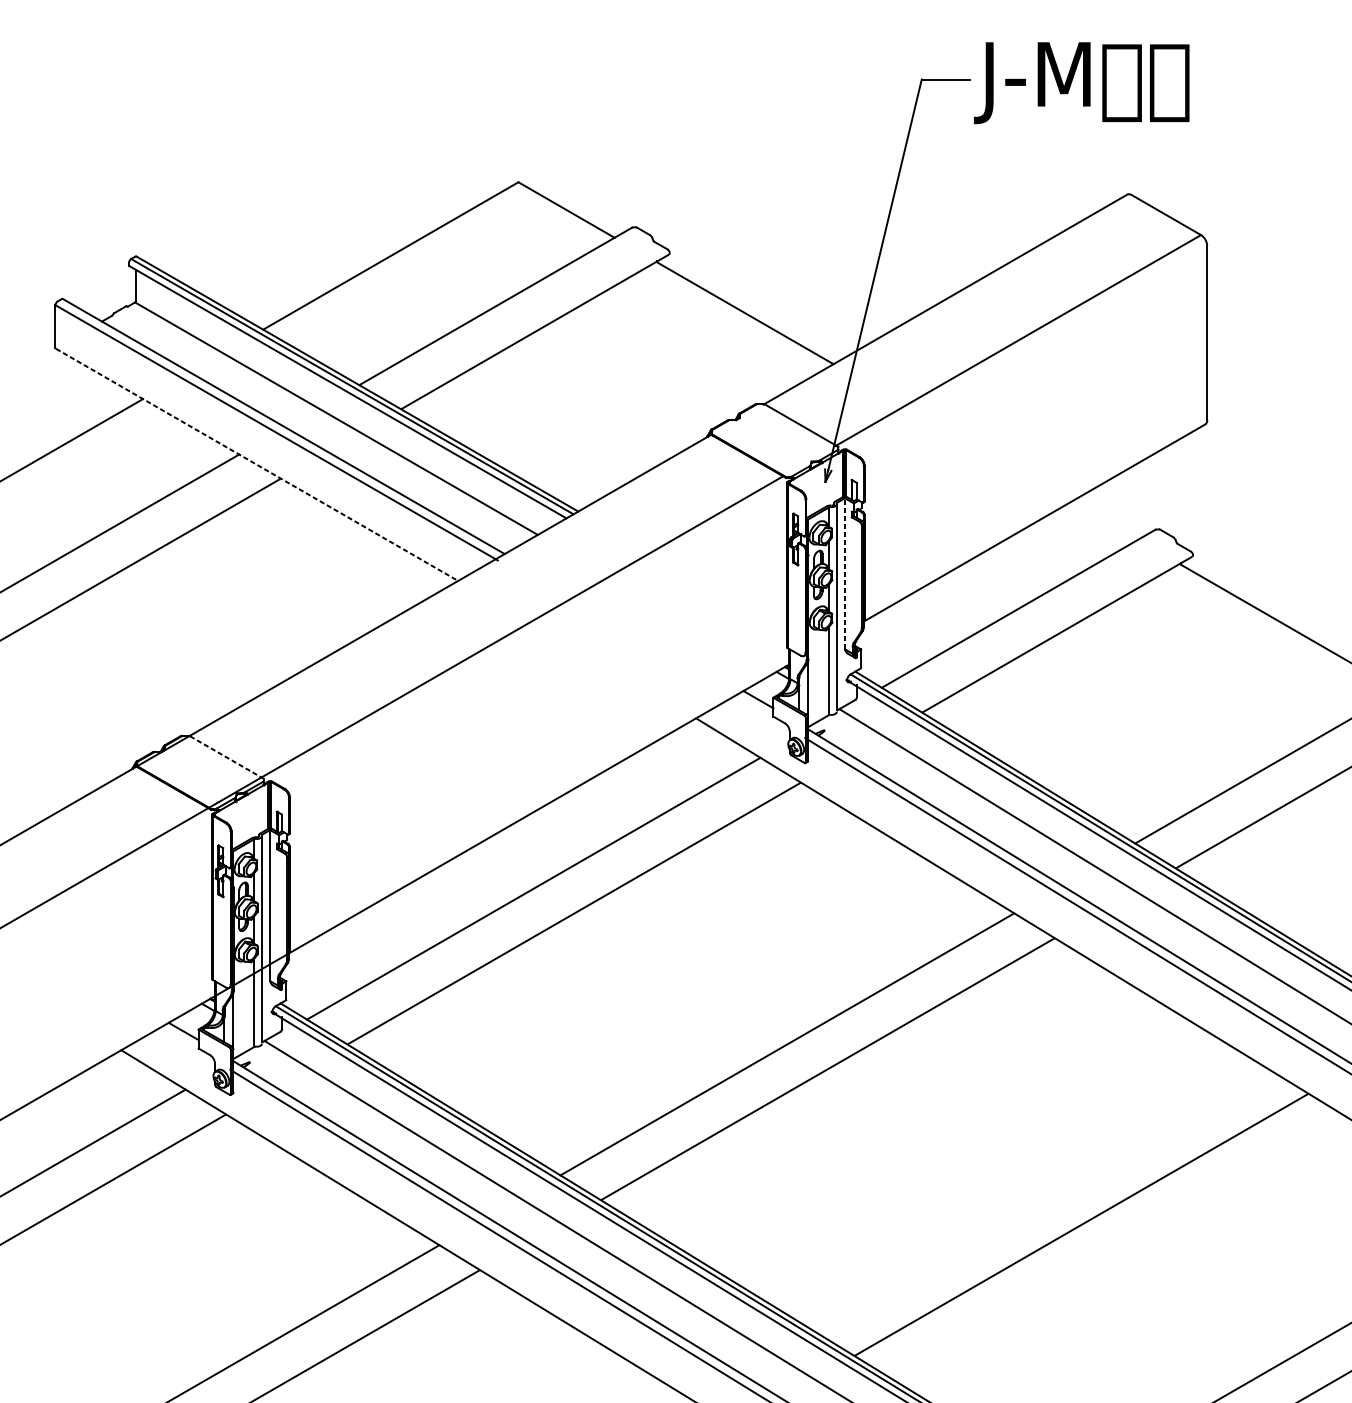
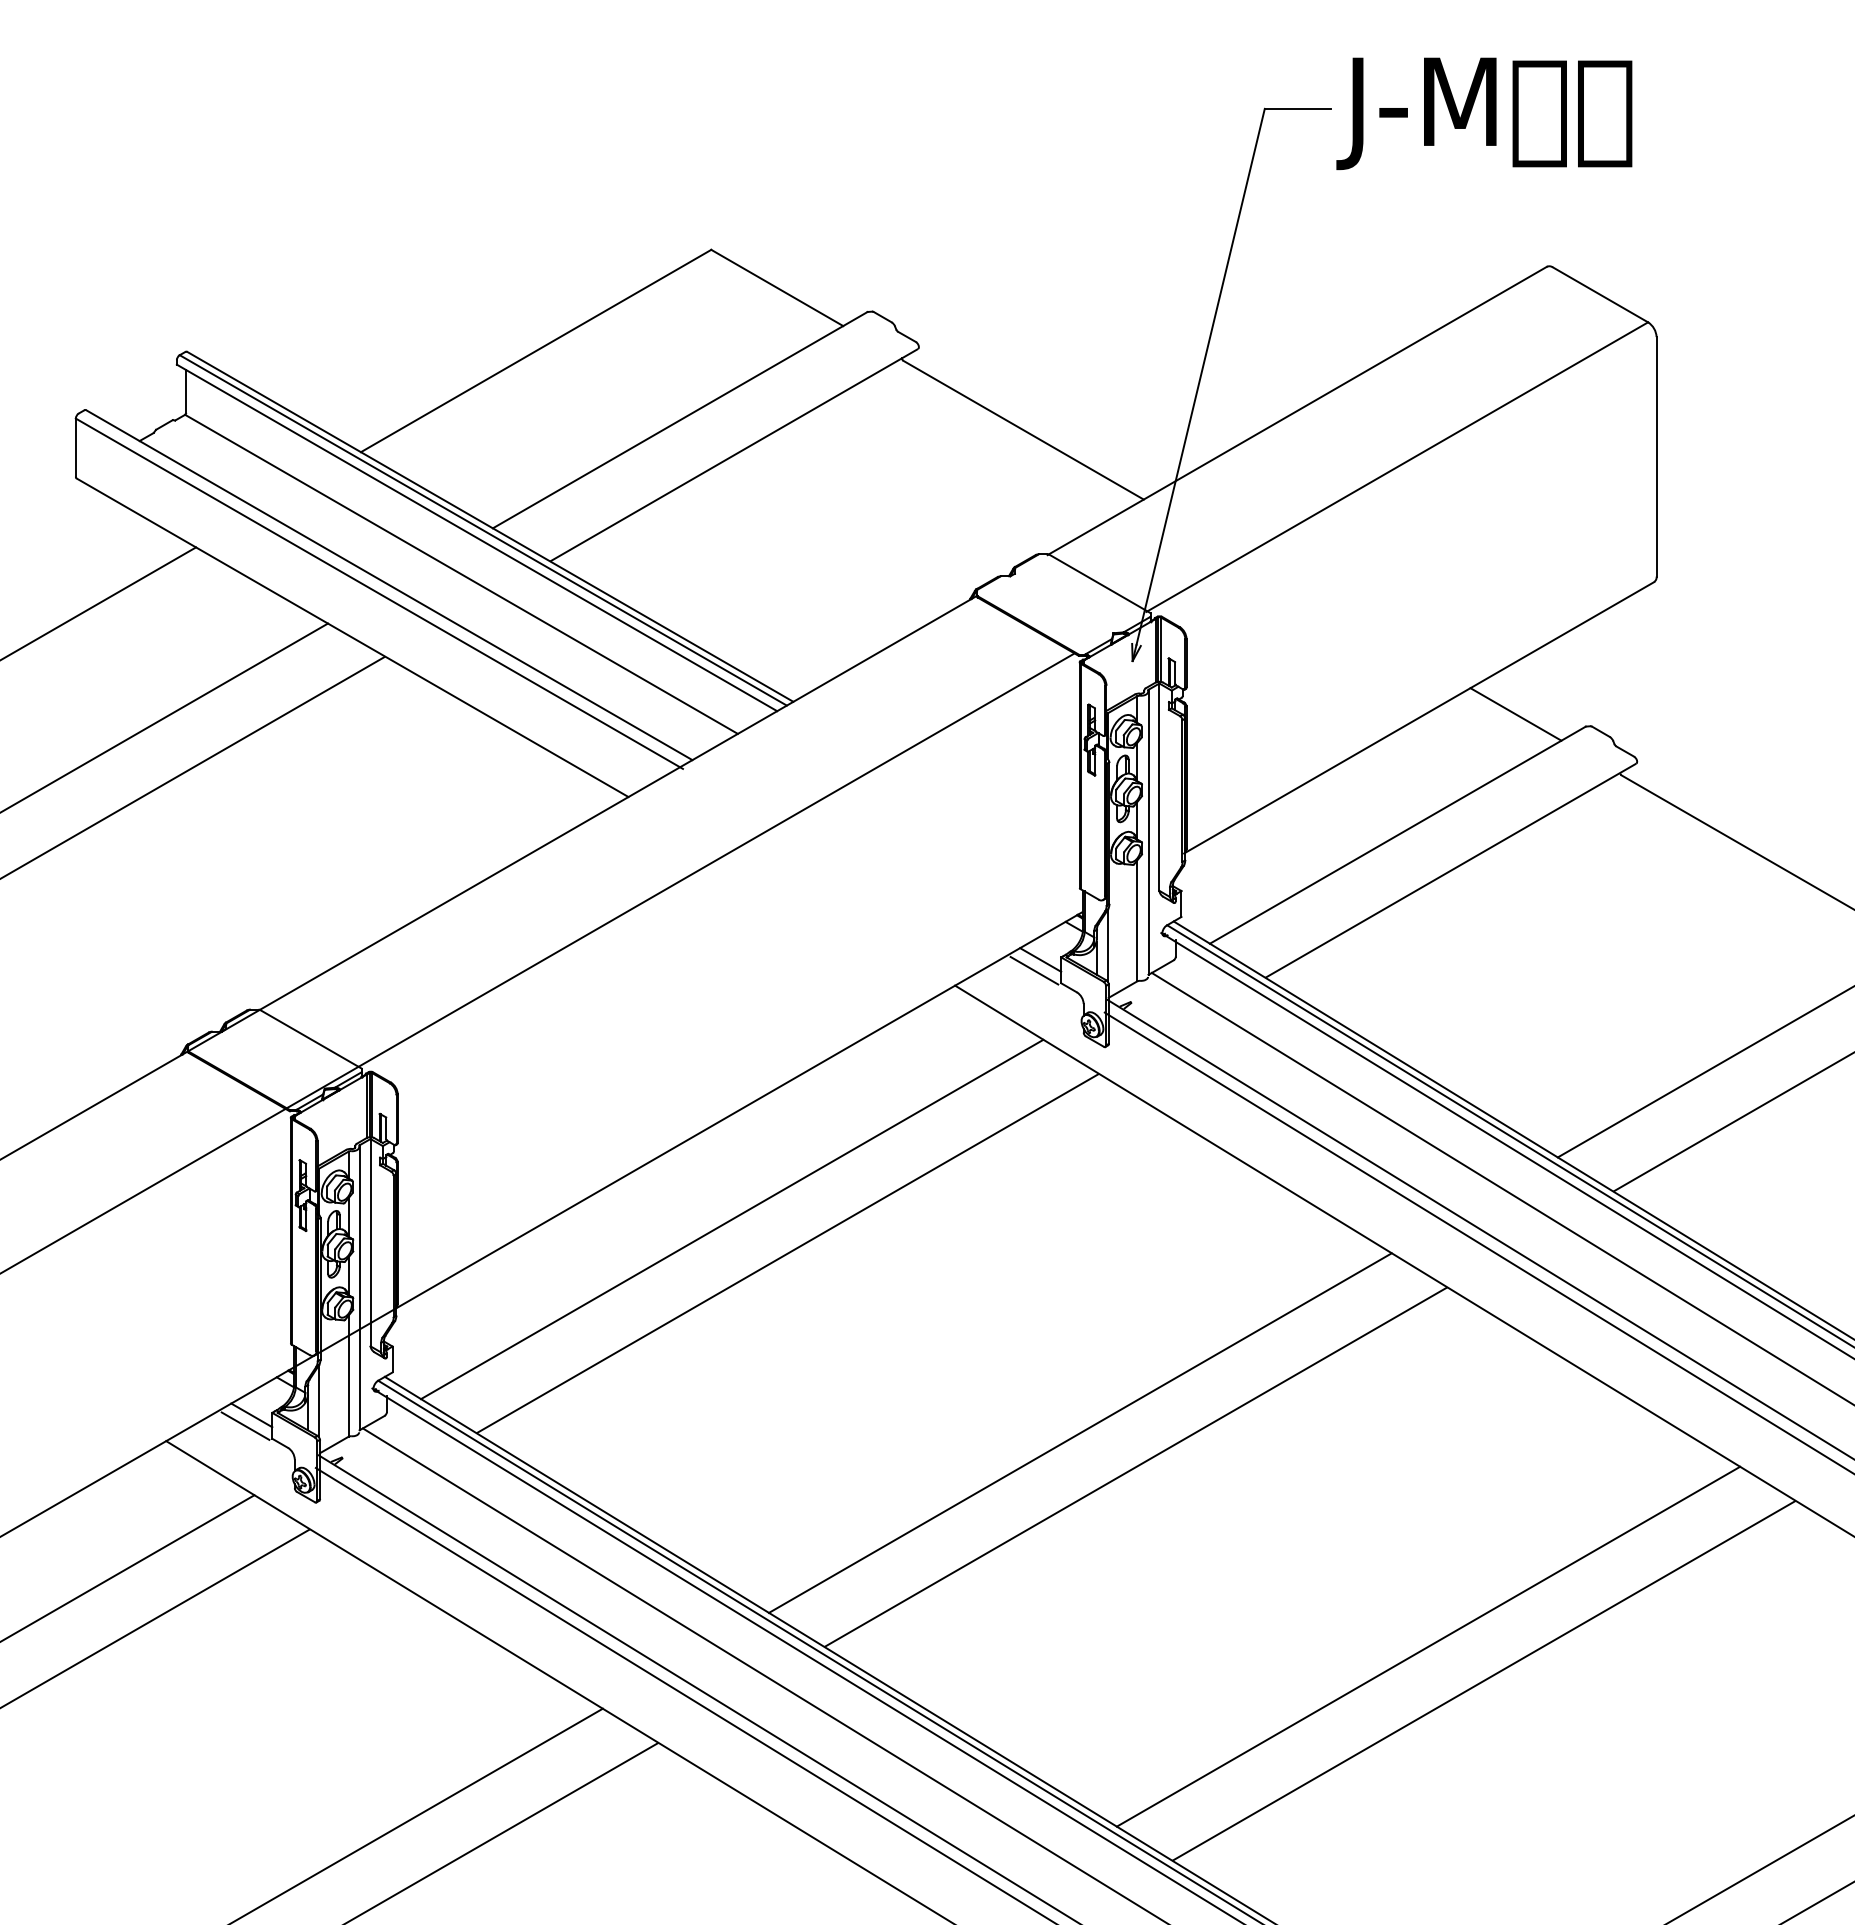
line: (257, 464) -> (352, 637), dashed -> solid
line: (1104, 520) -> (1515, 714), added
line: (845, 573) -> (1159, 787), dashed -> solid
line: (753, 707) -> (1034, 970), added
line: (227, 757) -> (311, 1039), dashed -> solid
line: (179, 1038) -> (245, 1425), added
line: (1041, 1199) -> (1428, 1646), added

